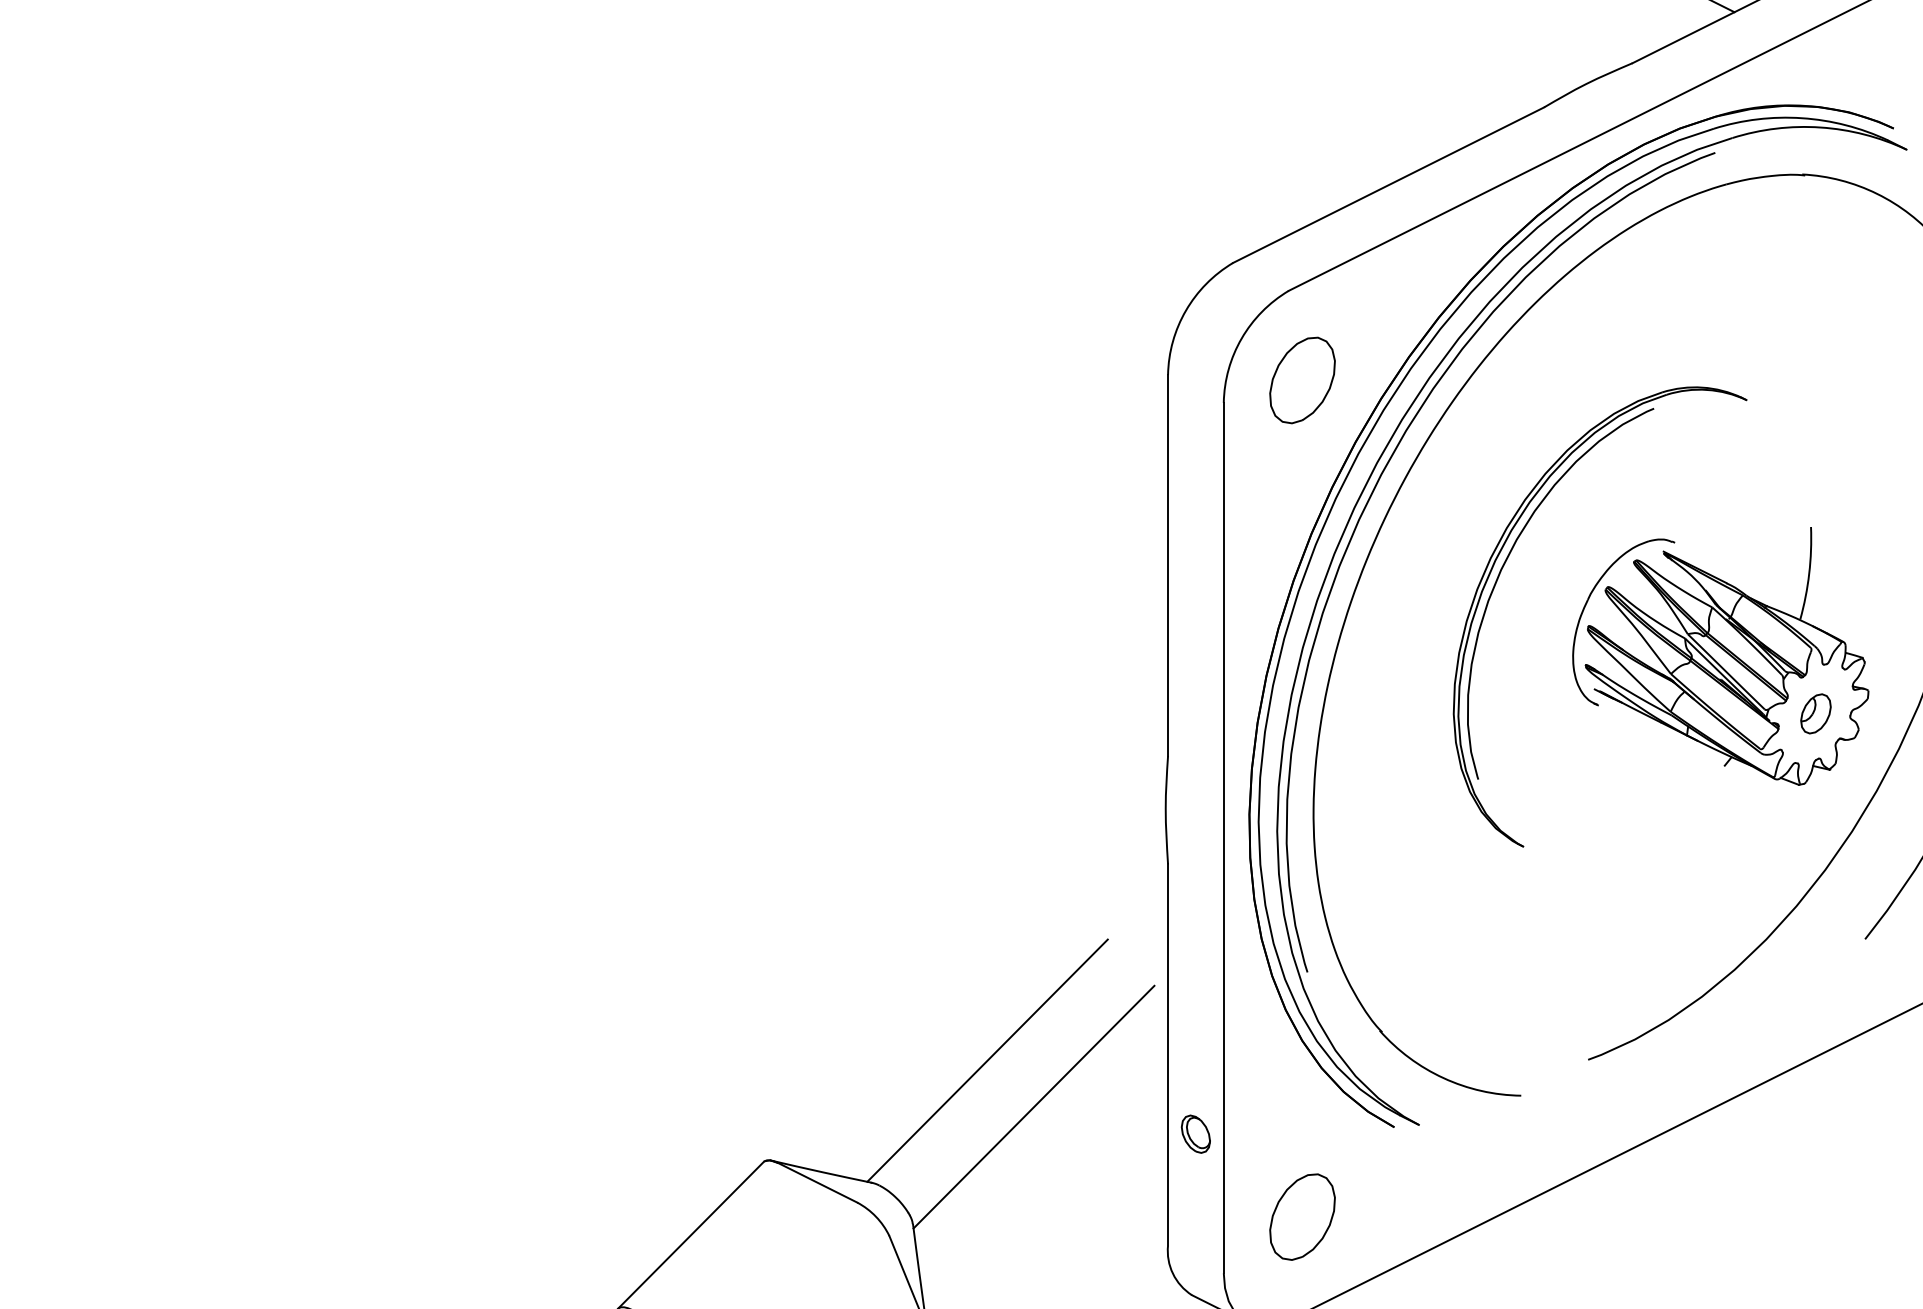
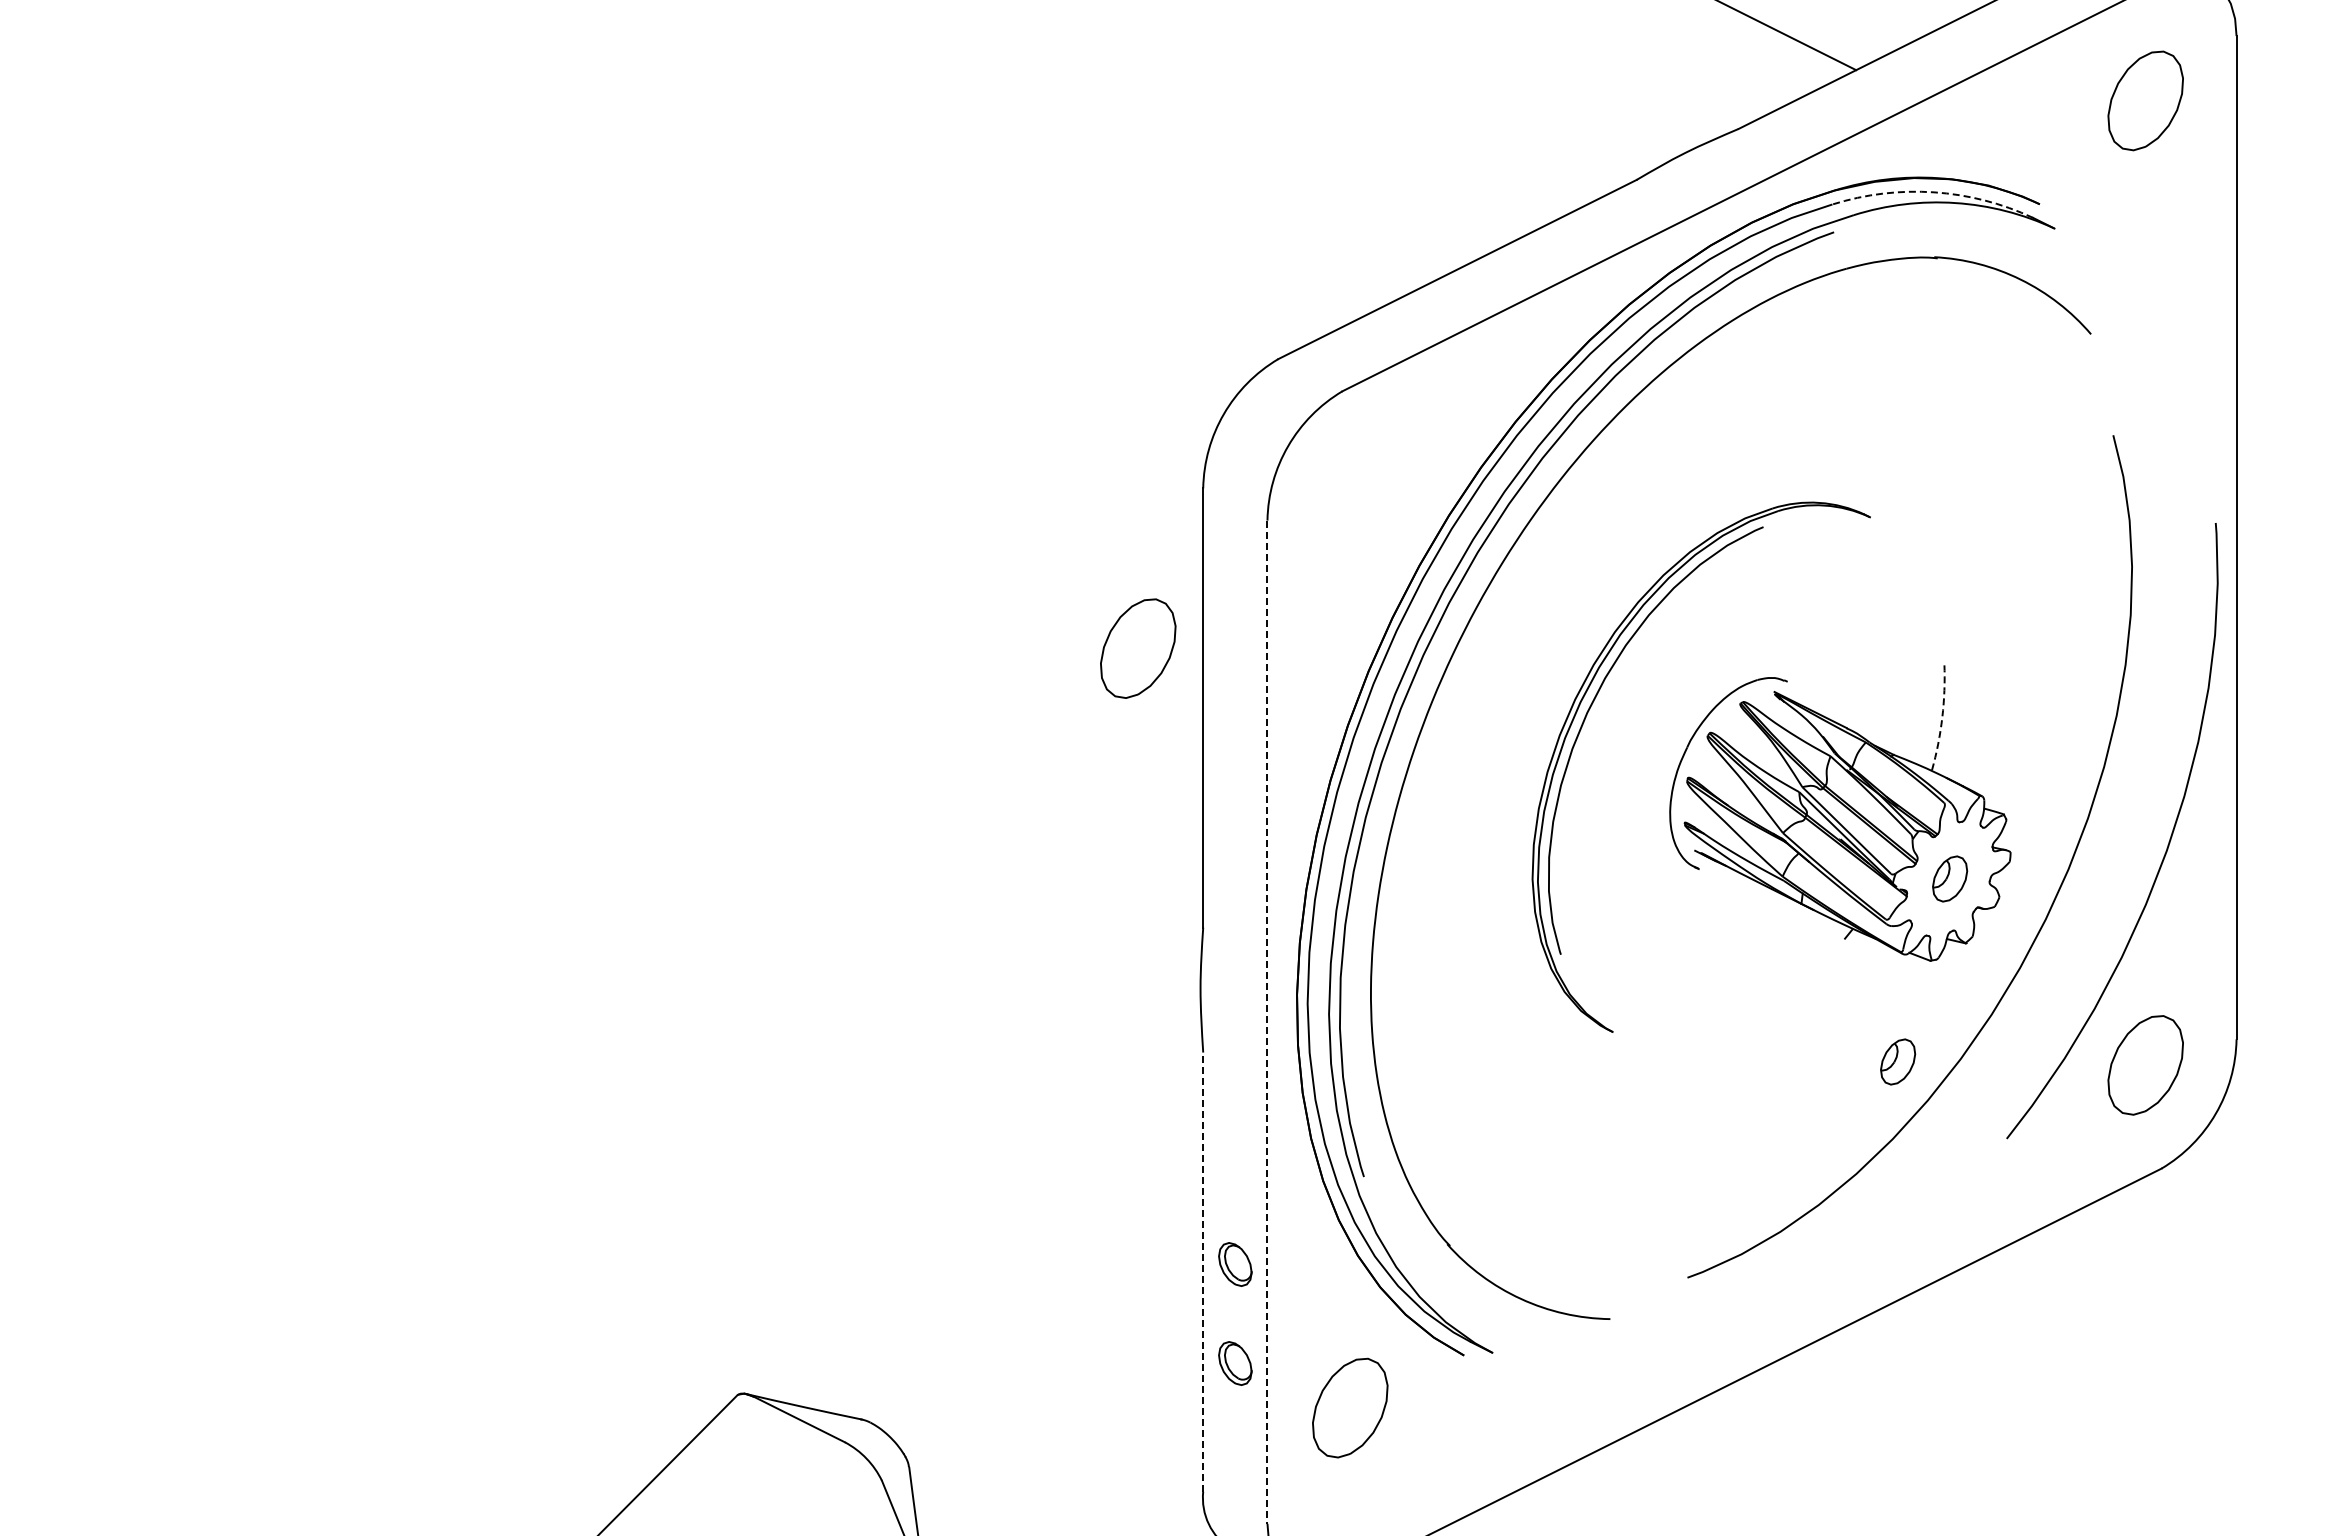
arc: (1802, 118) -> (1934, 192), solid -> dashed
part: (1302, 380) -> (1138, 648), moved
arc: (1809, 573) -> (1942, 717), solid -> dashed
line: (1223, 838) -> (1267, 1022), solid -> dashed
part: (1771, 872) -> (1898, 1061), added
part: (1196, 1048) -> (1235, 1264), added
line: (1168, 1055) -> (1203, 1272), solid -> dashed
line: (986, 1060) -> (994, 1278), removed
line: (1033, 1107) -> (1048, 1332), removed
part: (1302, 1216) -> (1350, 1407), moved

